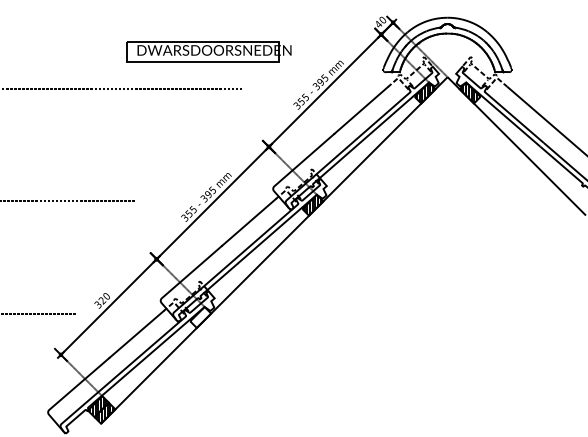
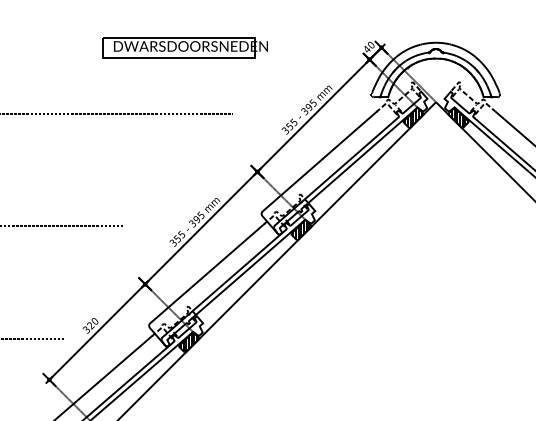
part: (208, 51) -> (184, 47), moved
hatch: (200, 317) -> (188, 342), added

